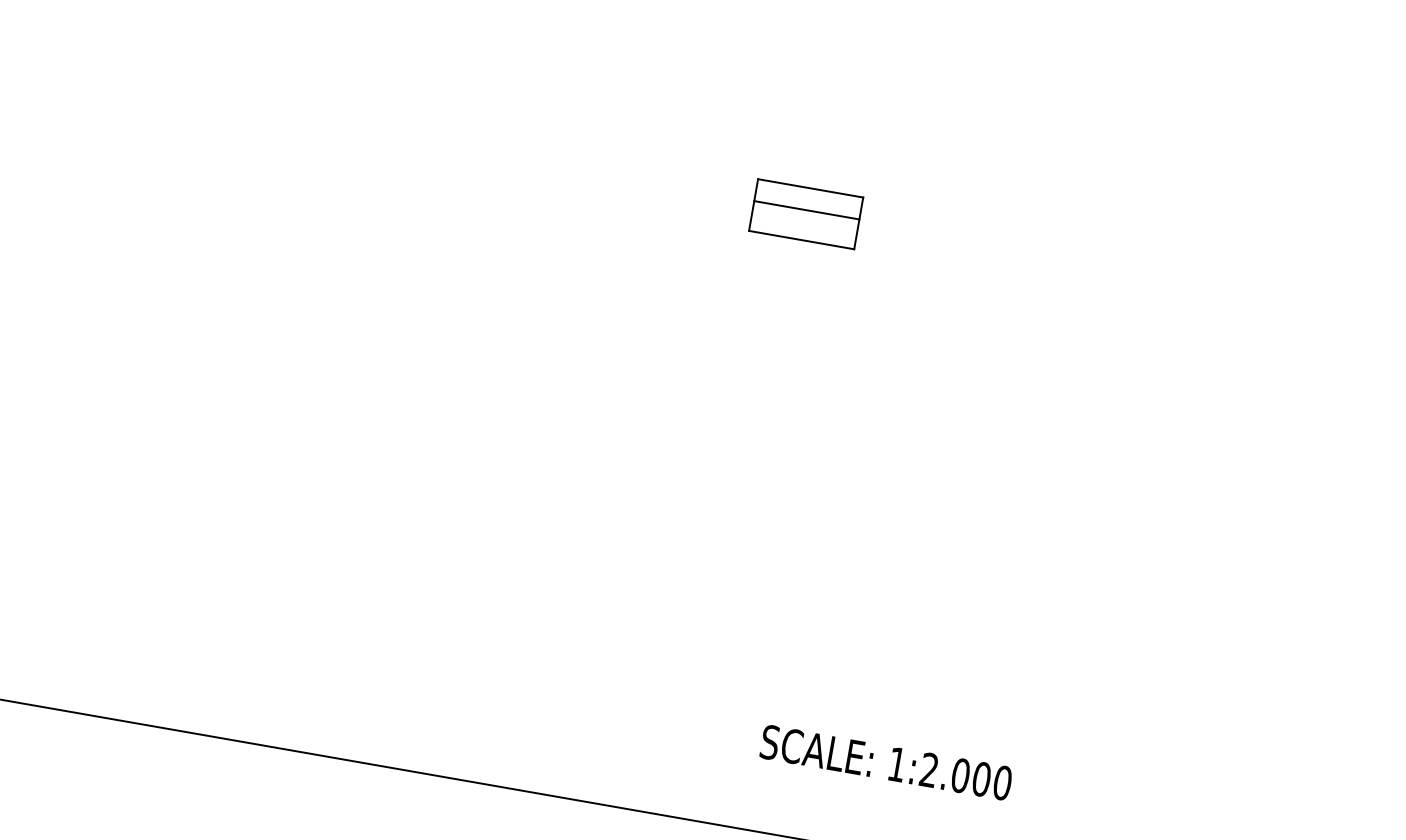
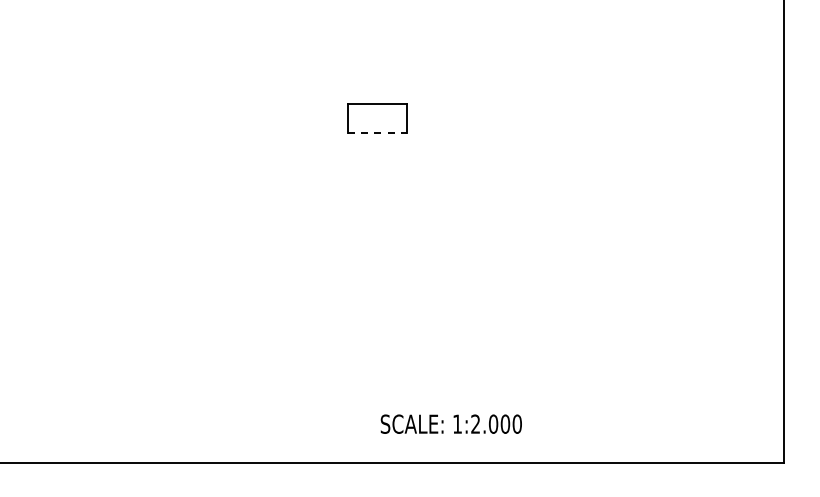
line: (806, 209) -> (377, 115), removed
line: (801, 239) -> (377, 132), solid -> dashed
text: (885, 761) -> (450, 423), moved

